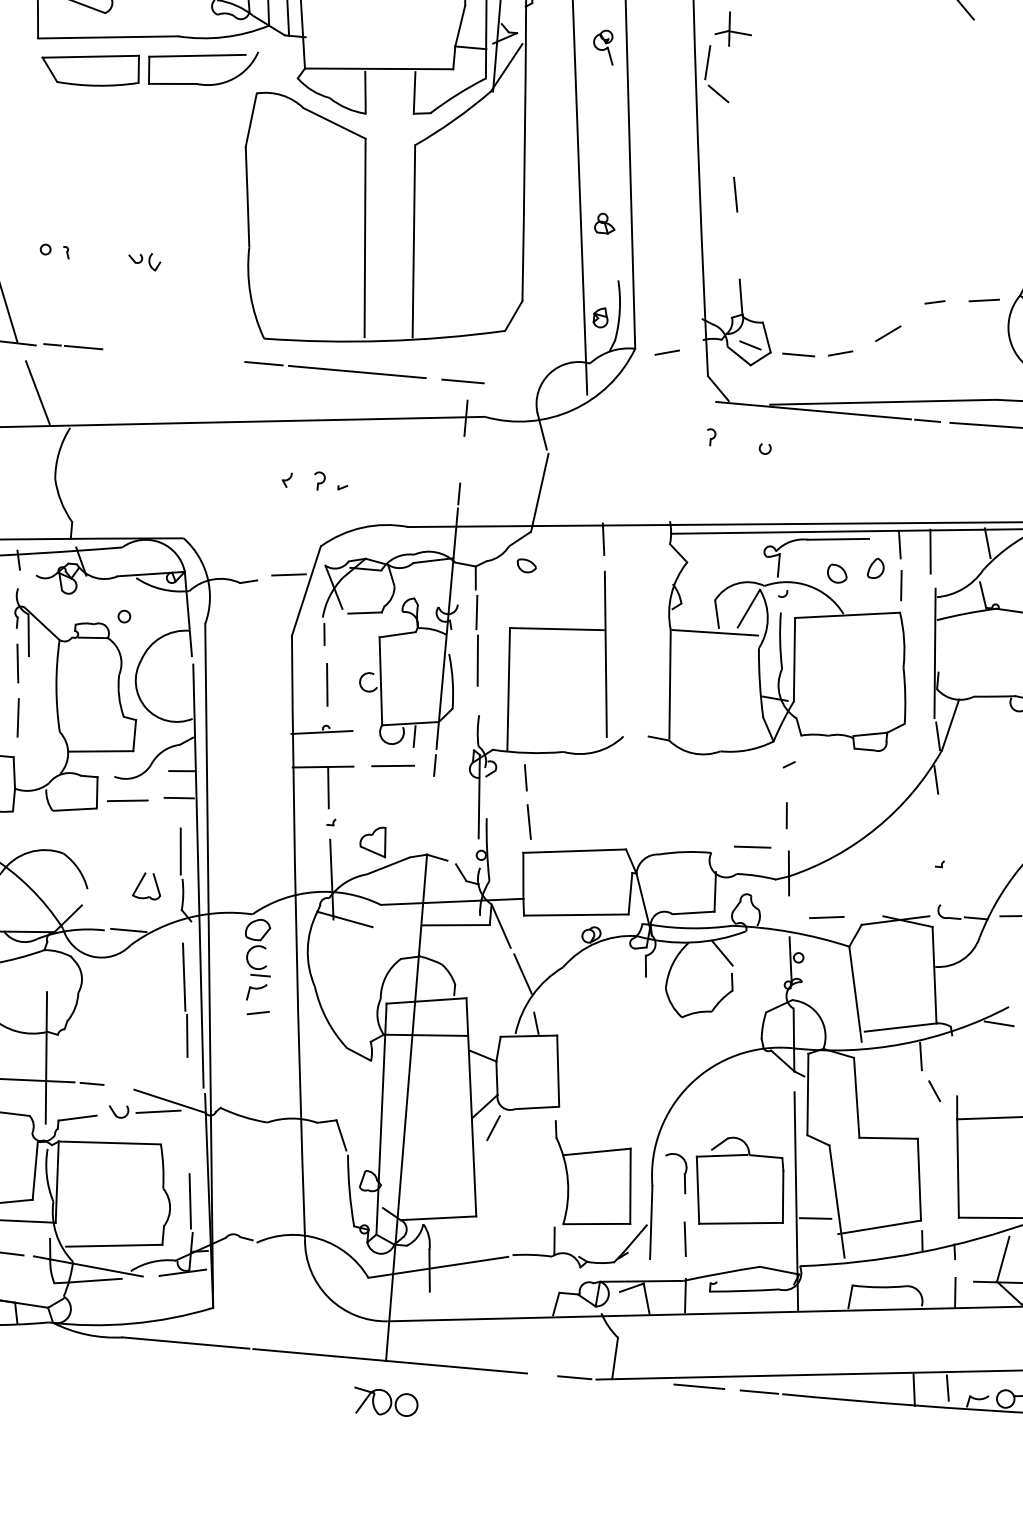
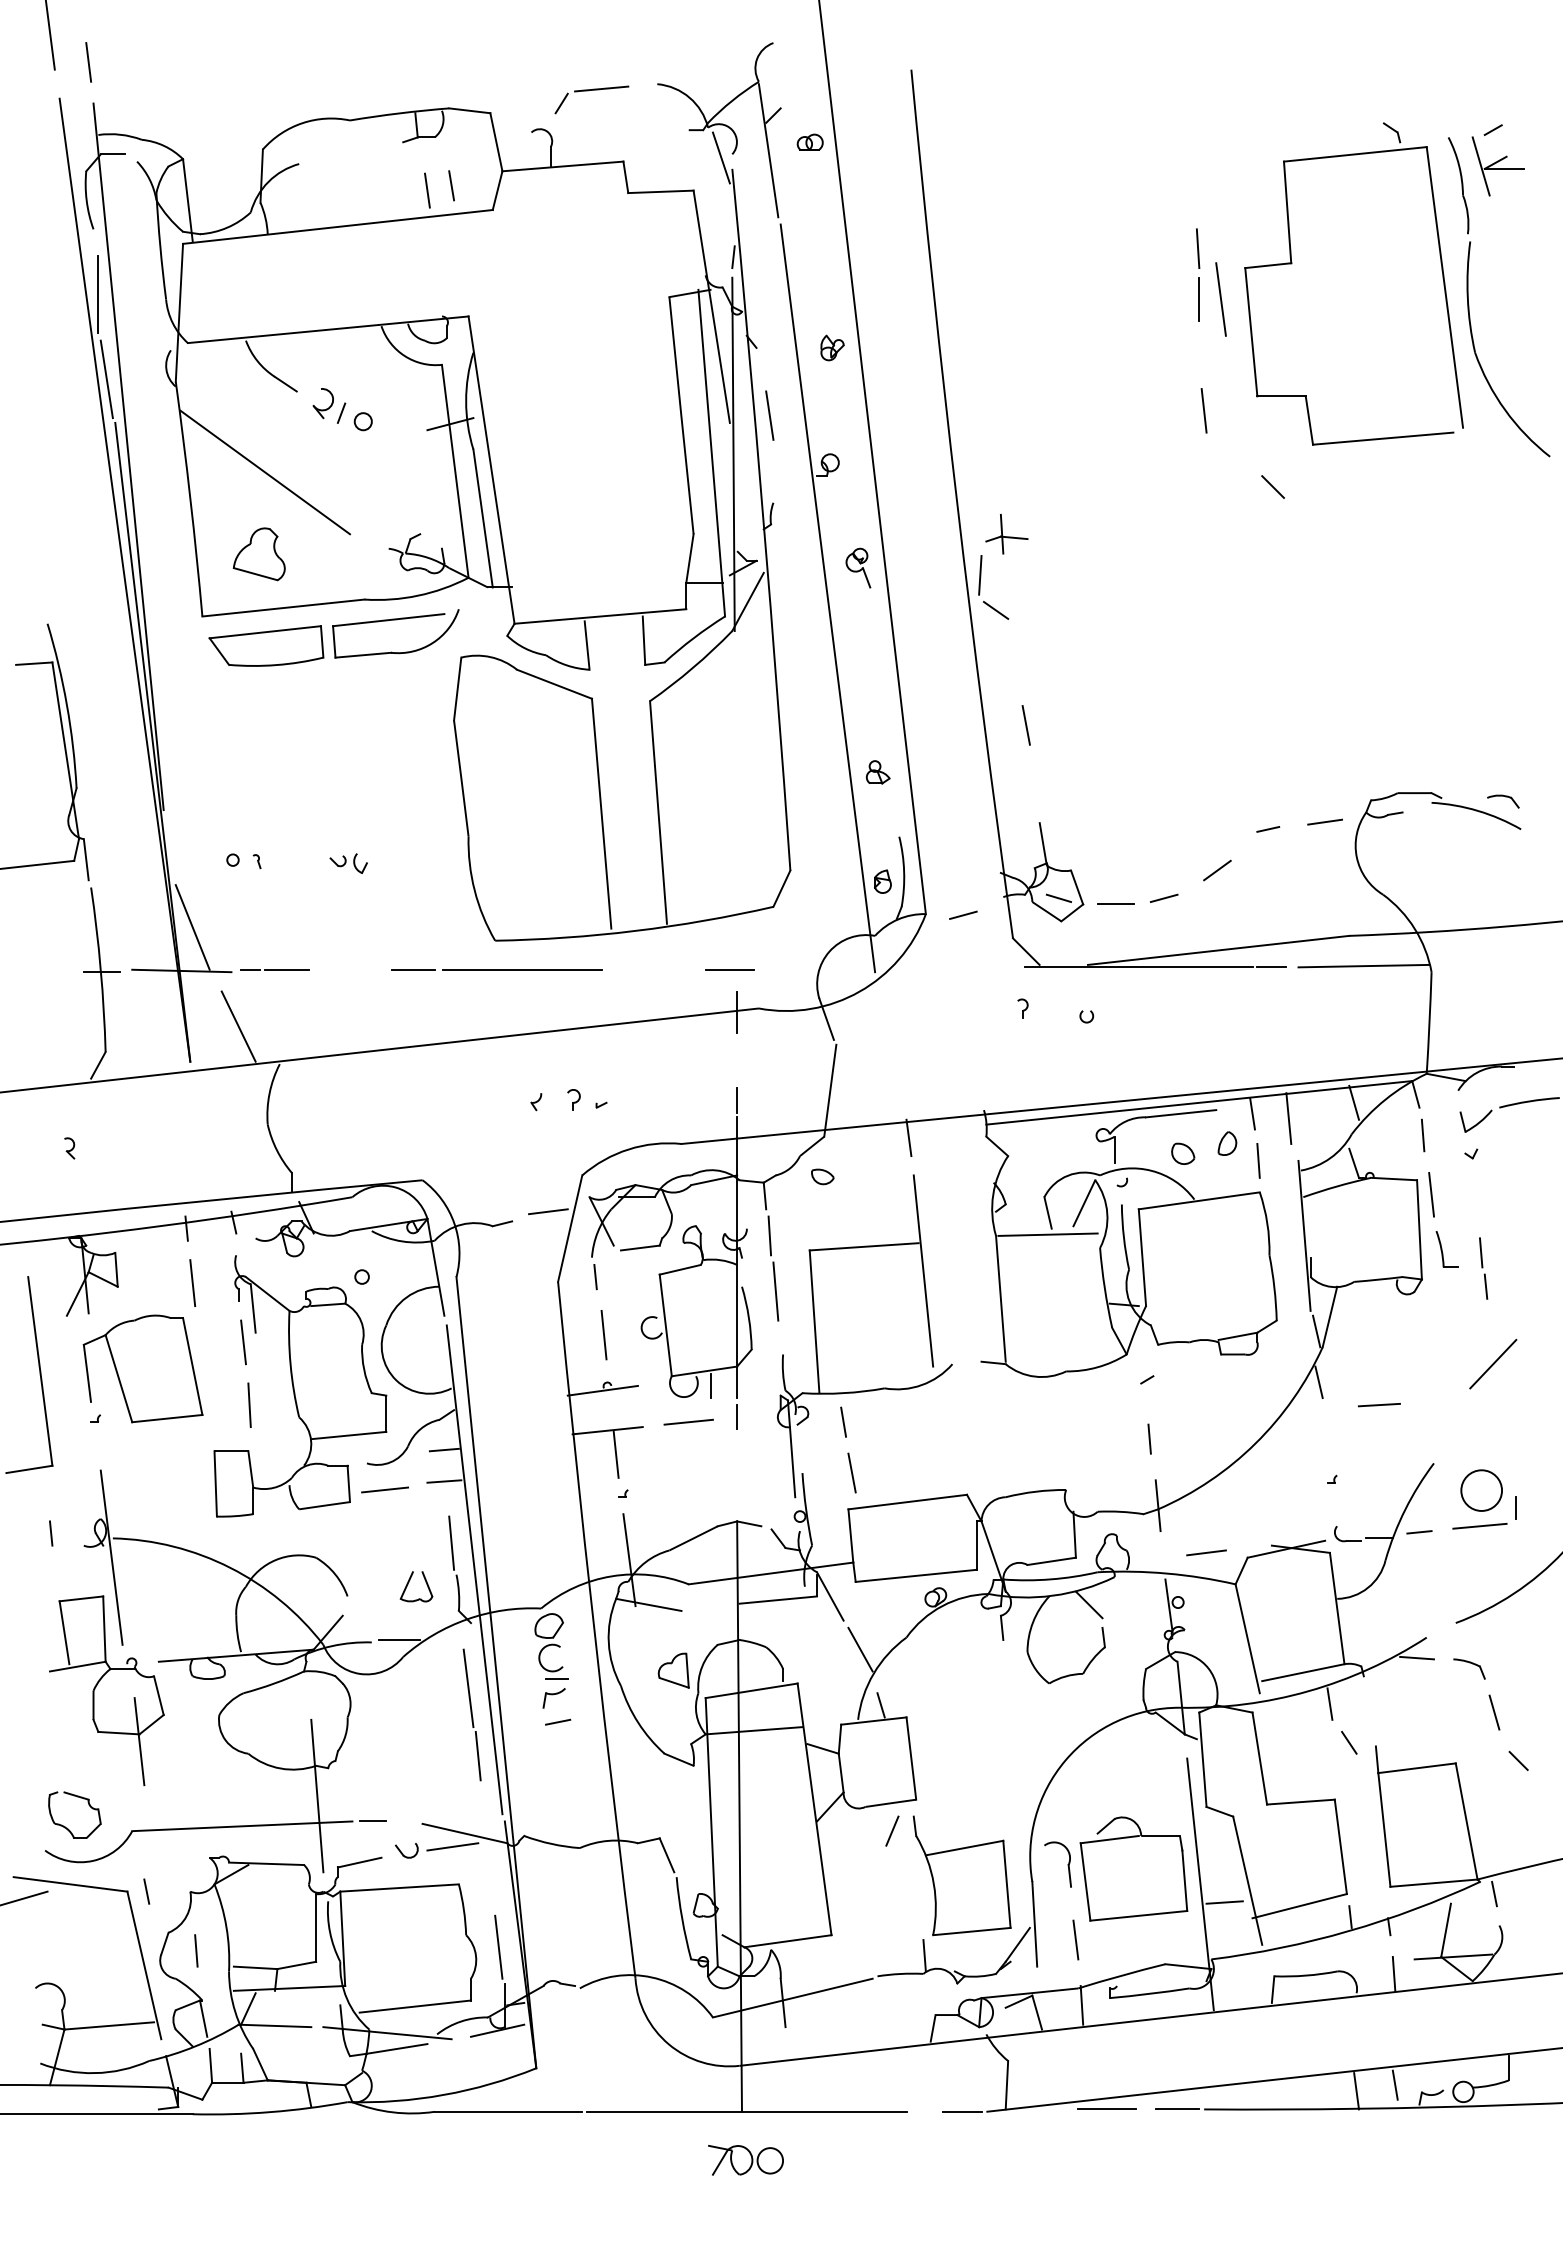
line: (335, 369) -> (496, 969), moved
part: (373, 841) -> (673, 1670), moved
line: (752, 847) -> (1379, 1405), moved
line: (493, 1127) -> (892, 1830), moved

